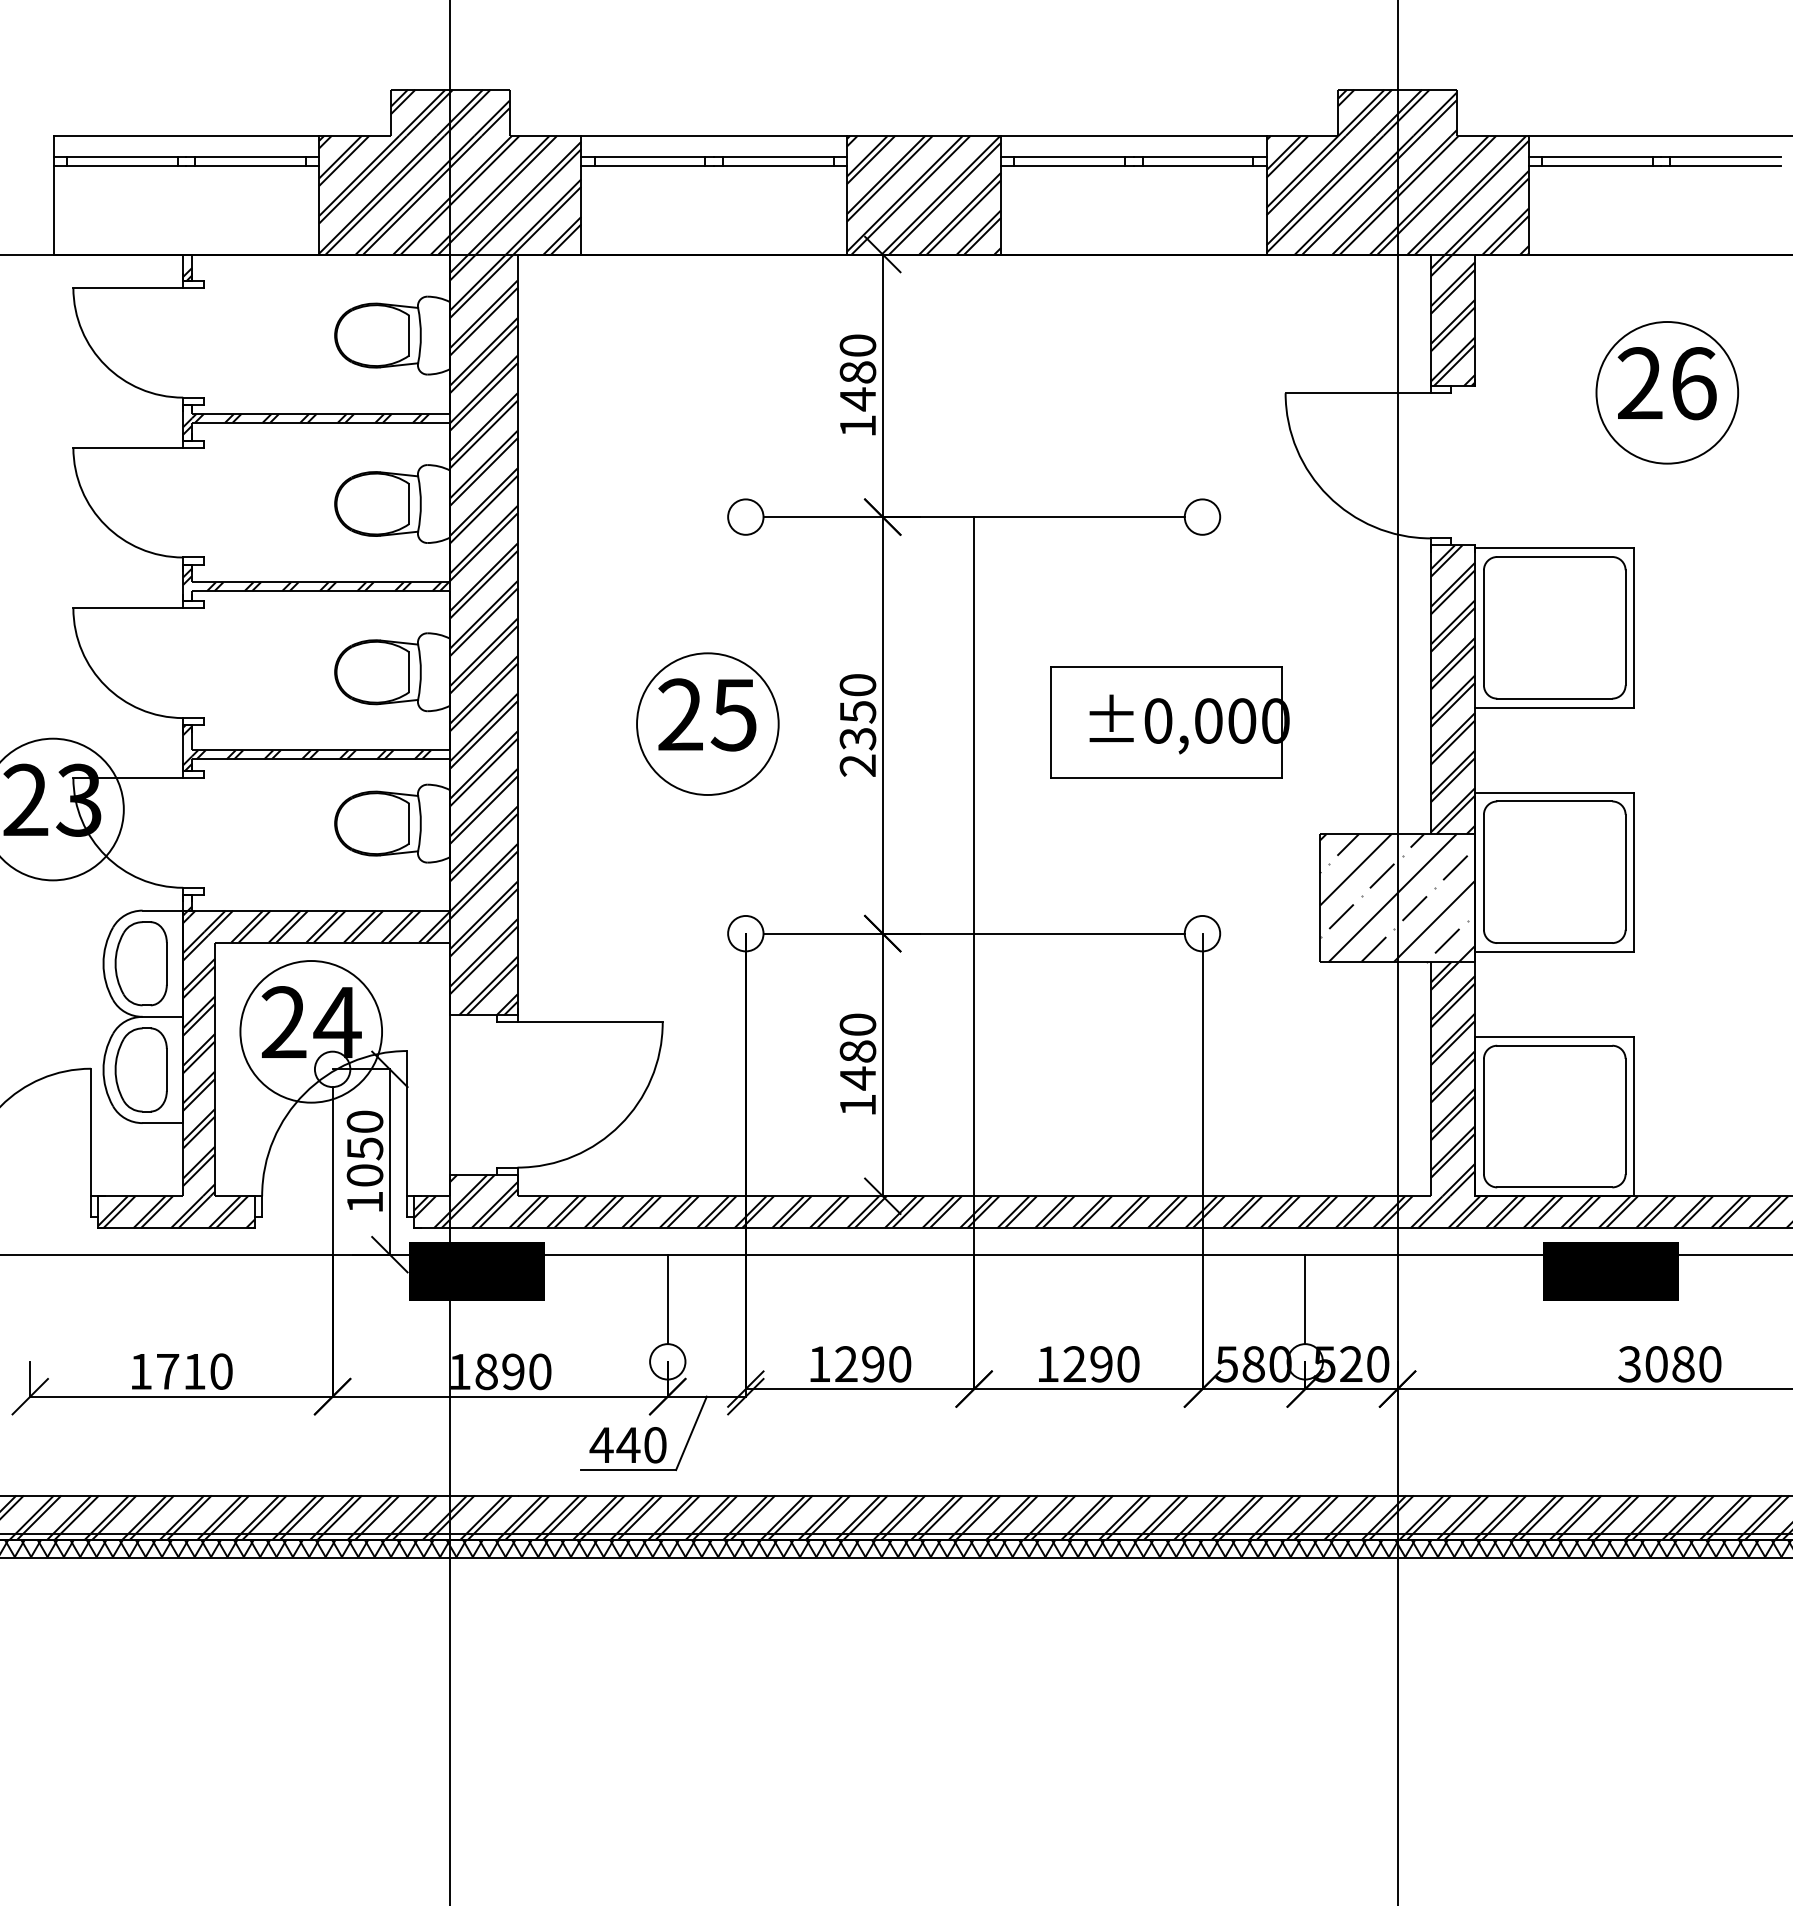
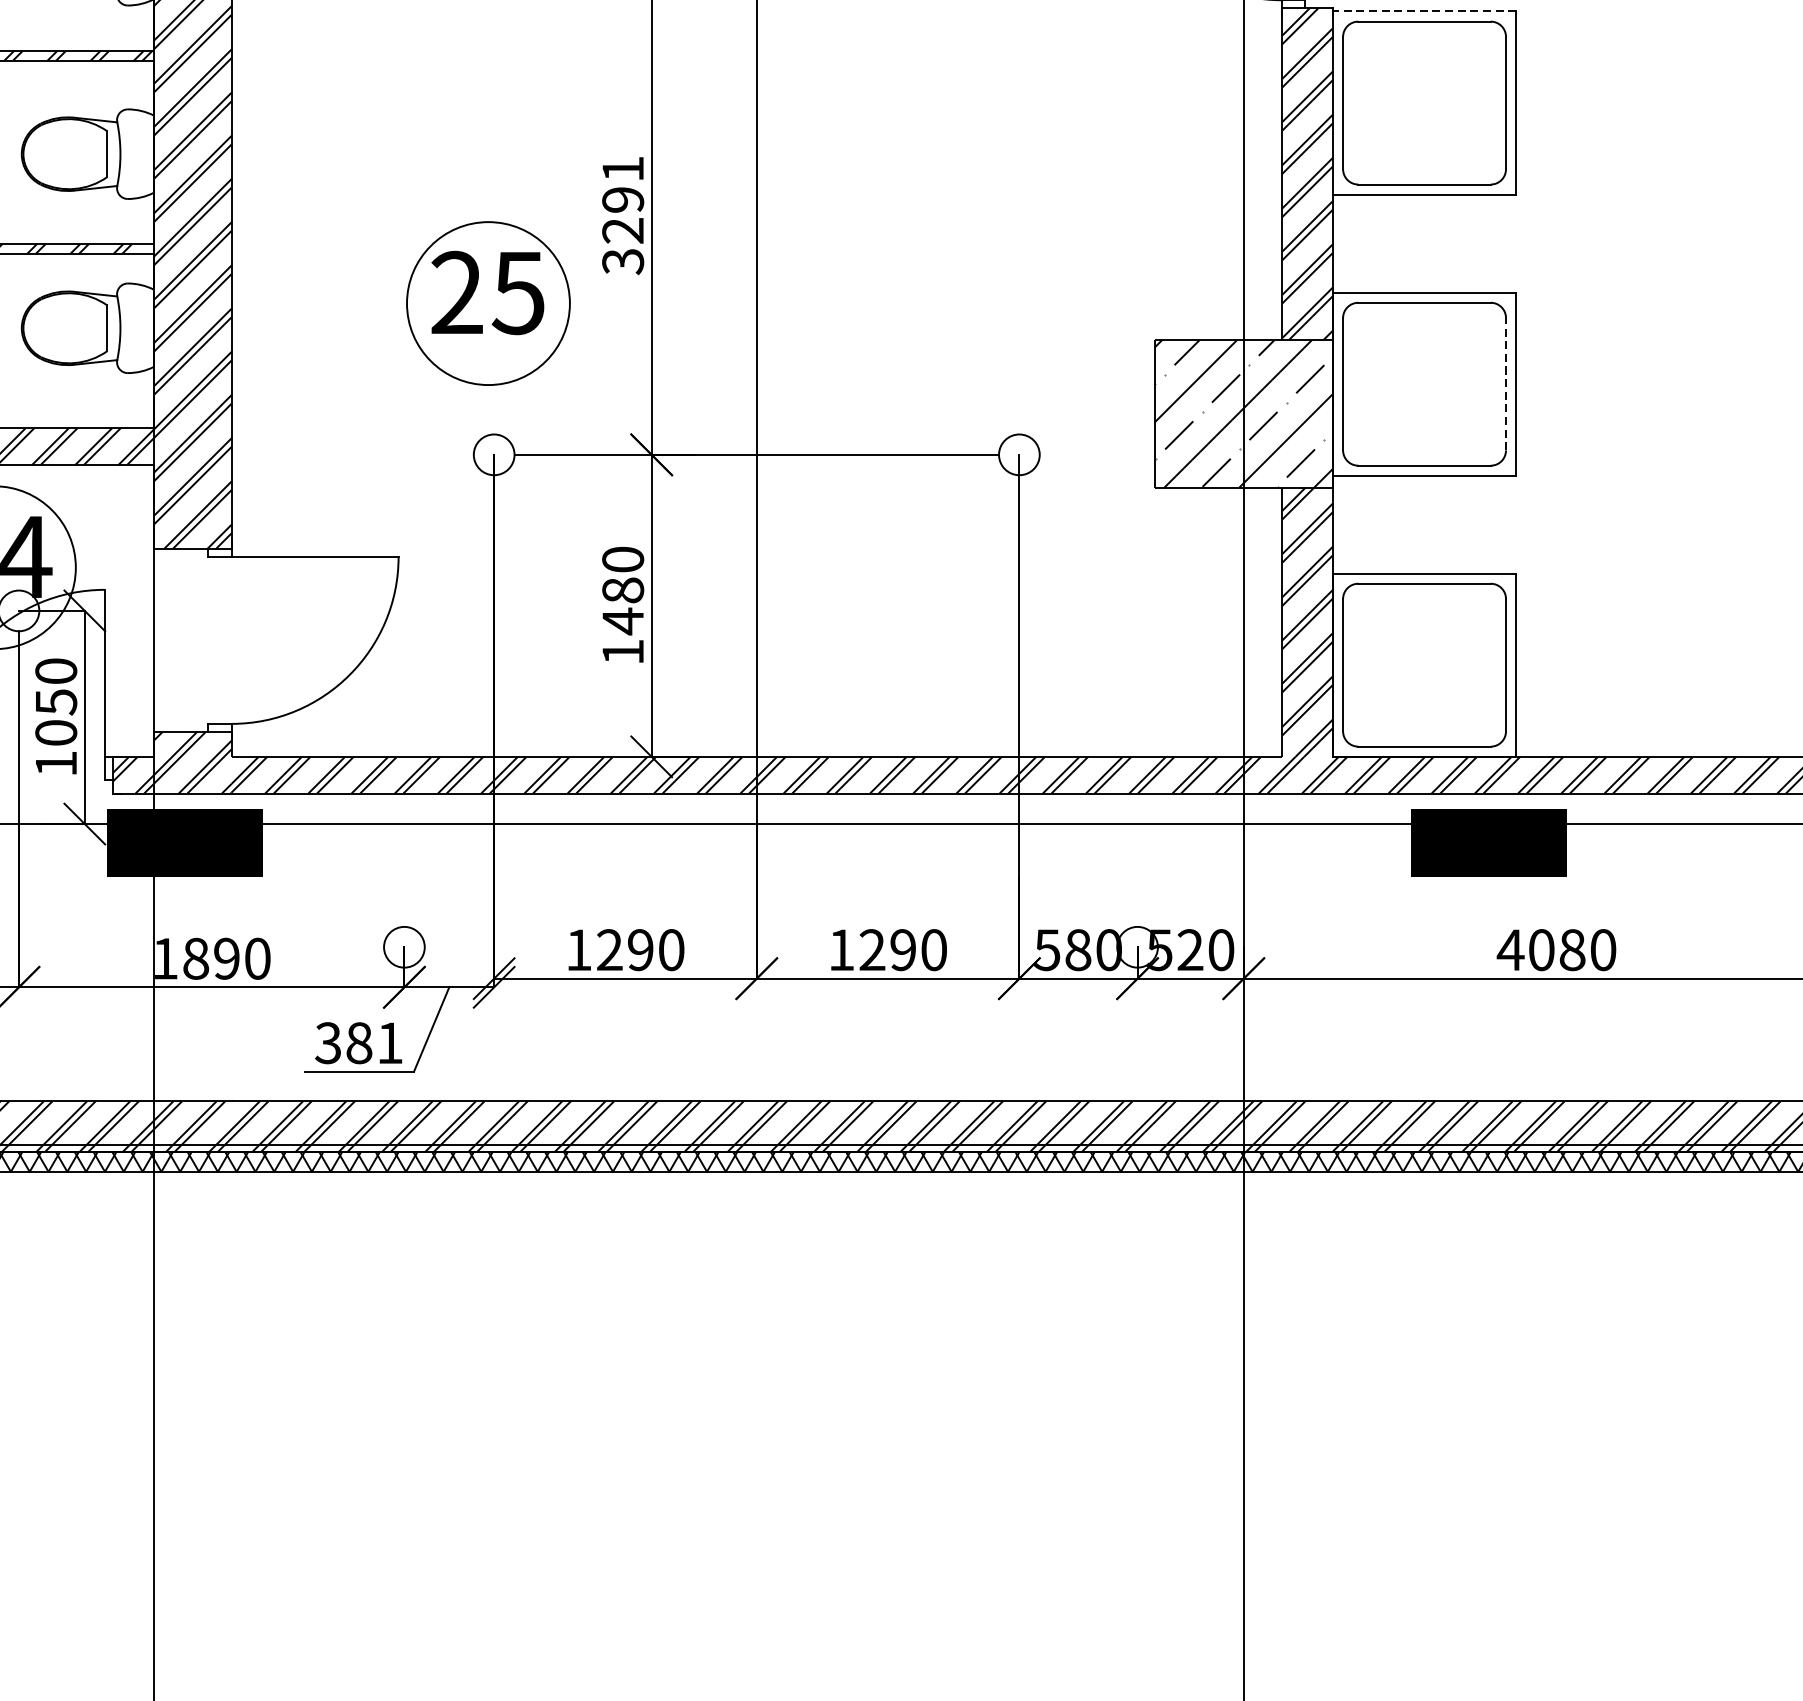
line: (1554, 548) -> (1424, 11), solid -> dashed
part: (1169, 722) -> (981, 211), removed
part: (707, 723) -> (488, 302), moved
text: (857, 725) -> (622, 215), 2350 -> 3291
line: (1625, 872) -> (1505, 384), solid -> dashed
line: (667, 1299) -> (404, 875), removed
line: (1305, 1299) -> (1137, 875), removed
text: (1629, 1364) -> (1510, 950), 3080 -> 4080
text: (627, 1445) -> (358, 1043), 440 -> 381

